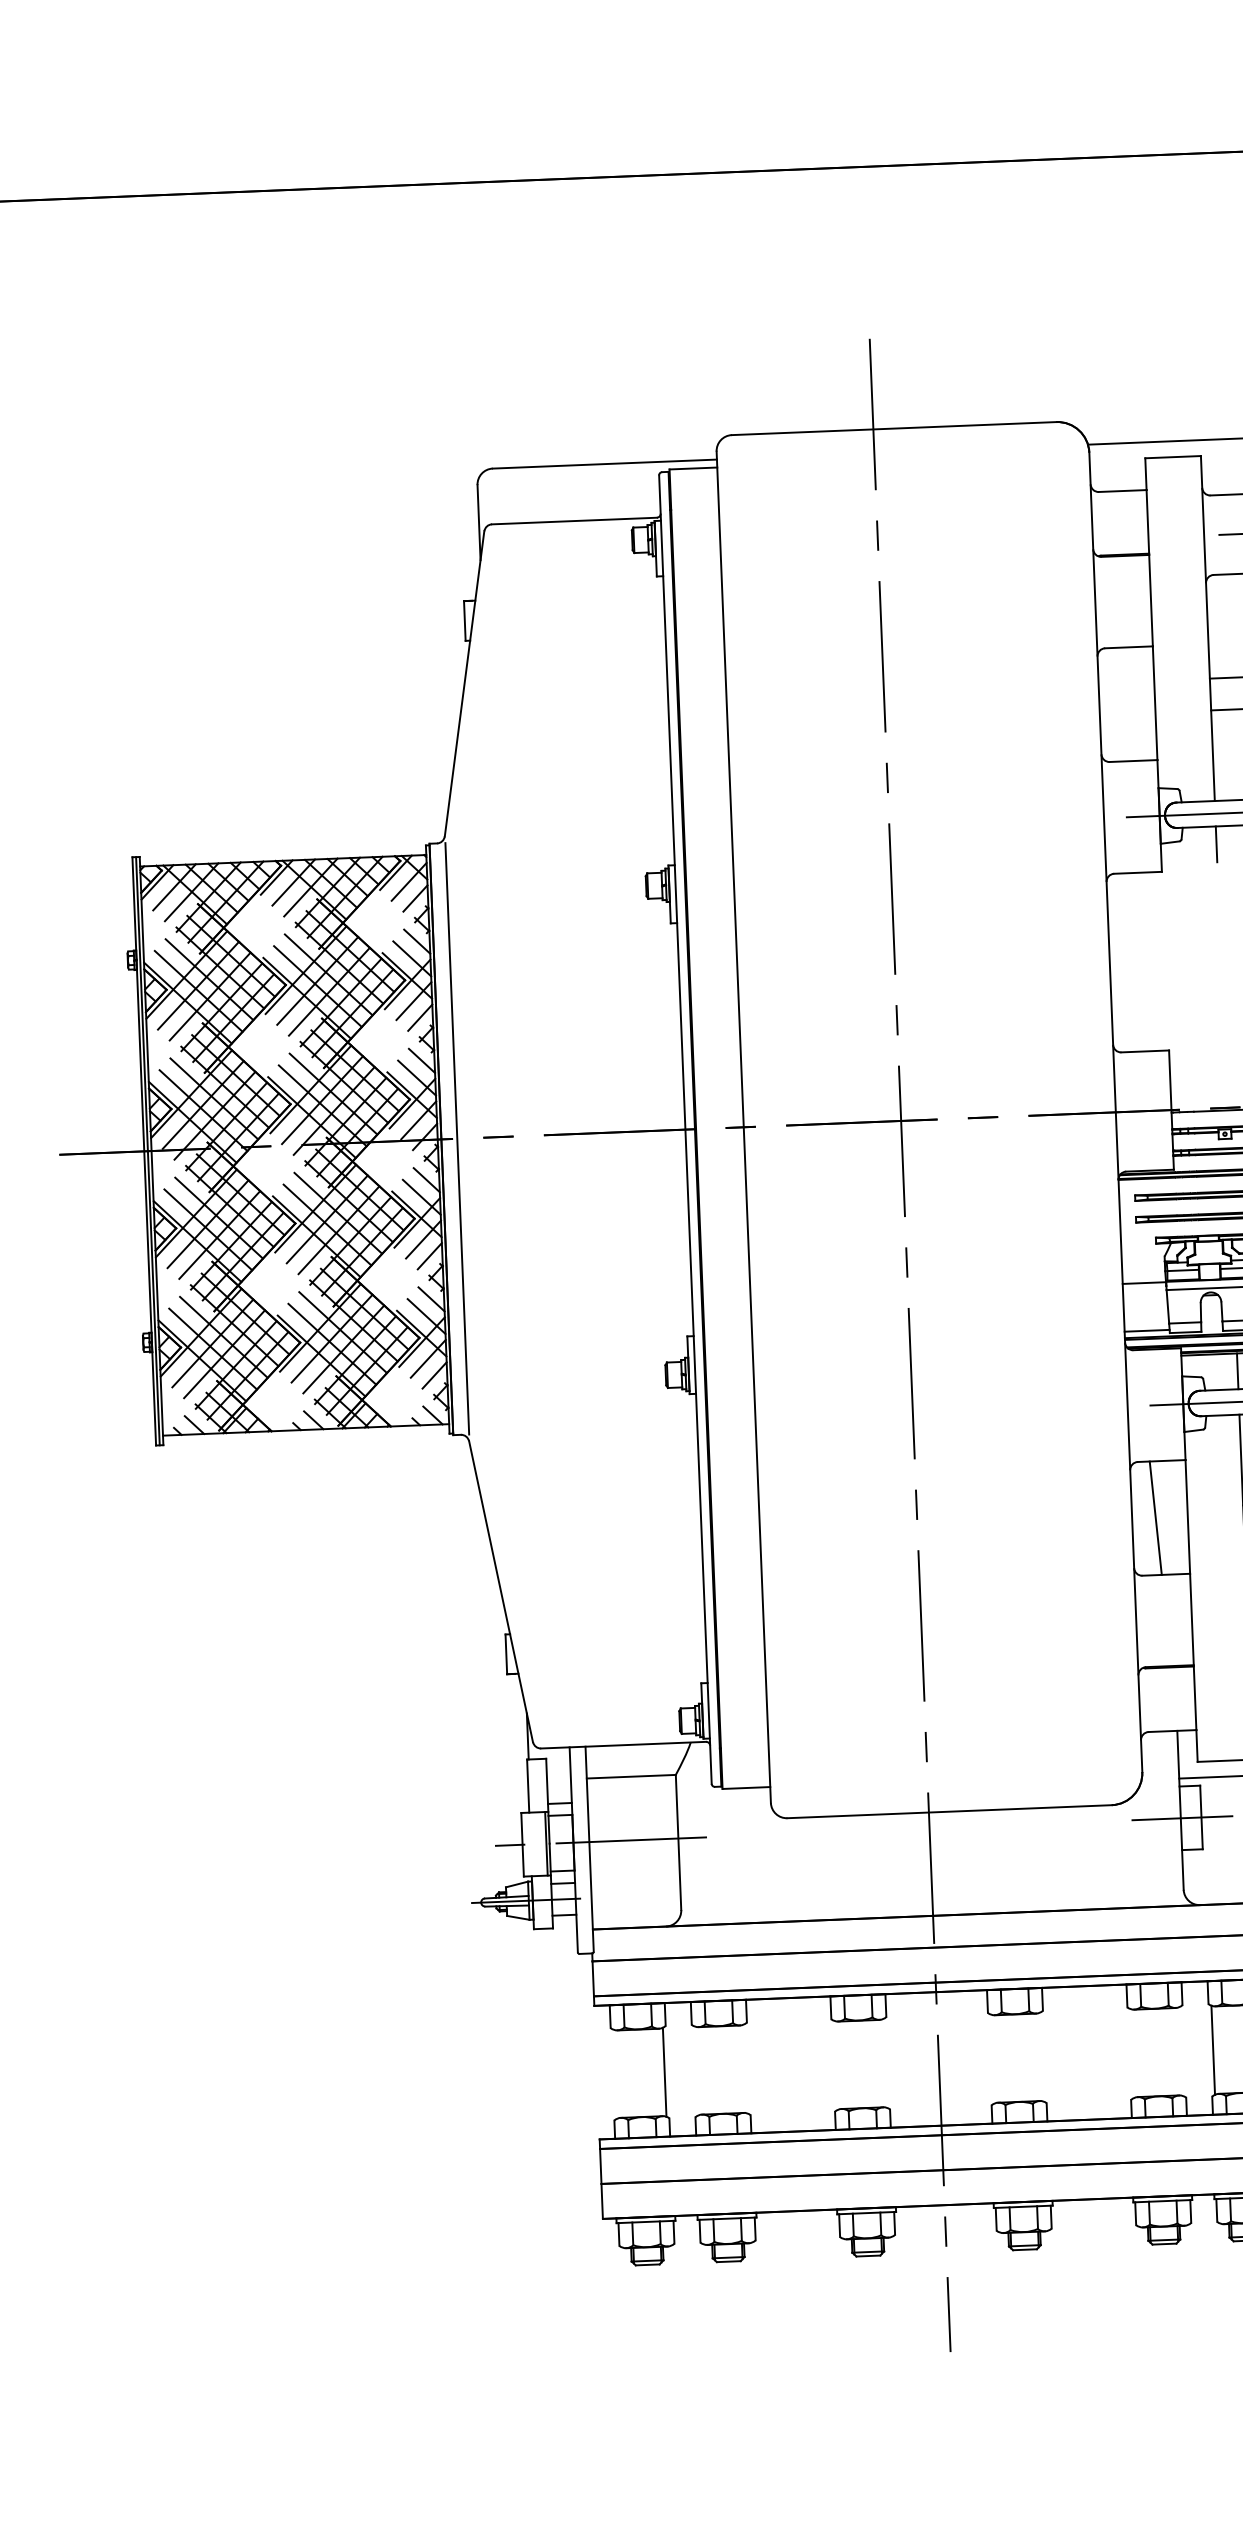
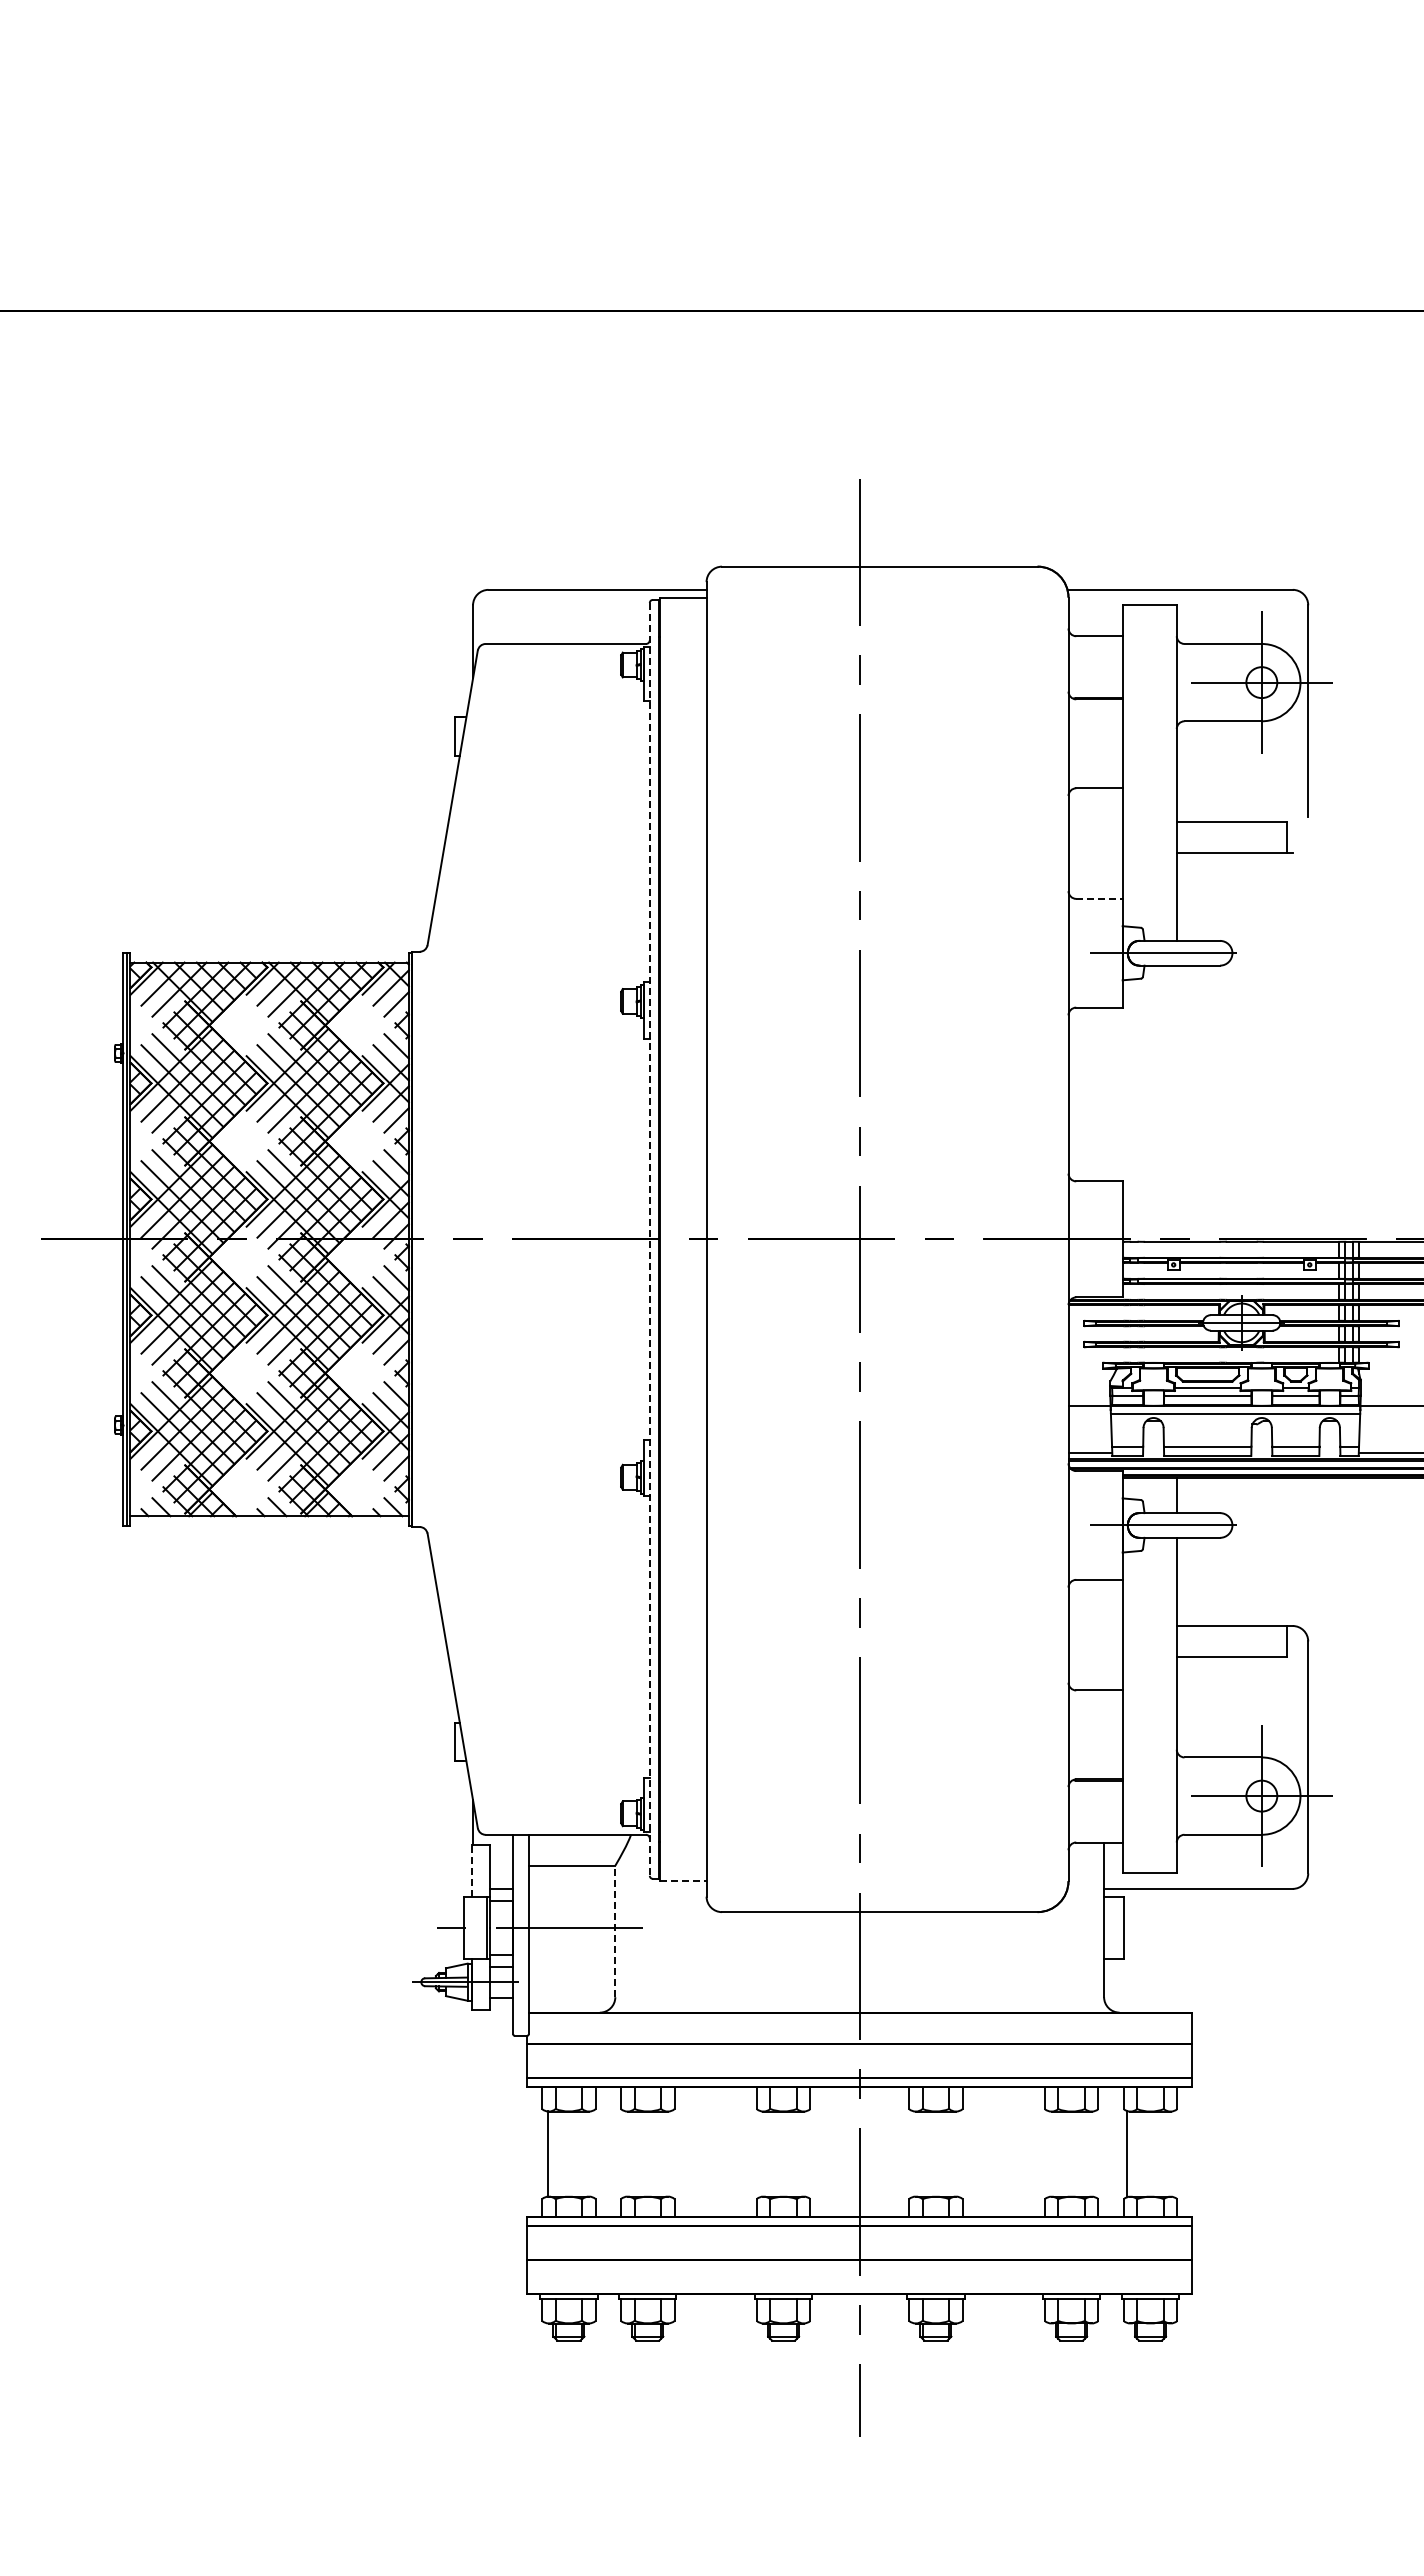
line: (1133, 760) -> (1099, 898), solid -> dashed
line: (1216, 843) -> (1176, 982), removed
line: (685, 1129) -> (649, 1239), solid -> dashed
line: (456, 1138) -> (427, 1239), removed
line: (1155, 1517) -> (1091, 1634), removed
line: (528, 1785) -> (471, 1870), solid -> dashed
line: (746, 1788) -> (683, 1881), solid -> dashed
line: (1182, 1818) -> (1105, 1927), removed
line: (678, 1842) -> (615, 1931), solid -> dashed
line: (664, 2071) -> (547, 2153), moved

